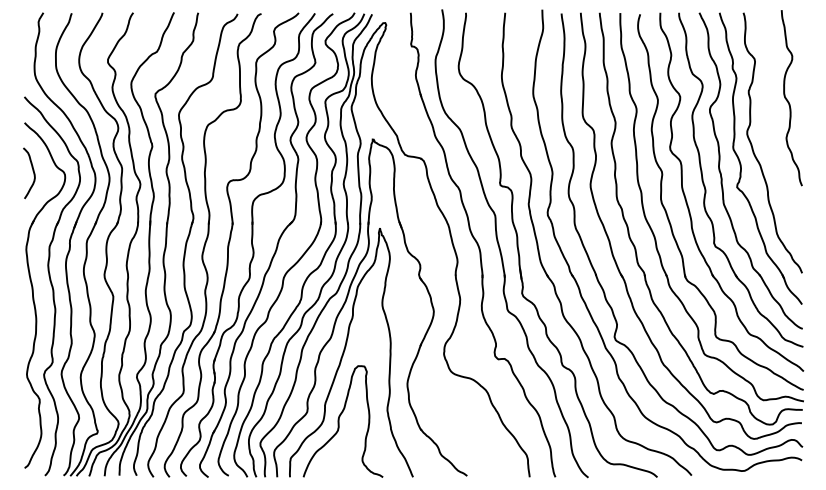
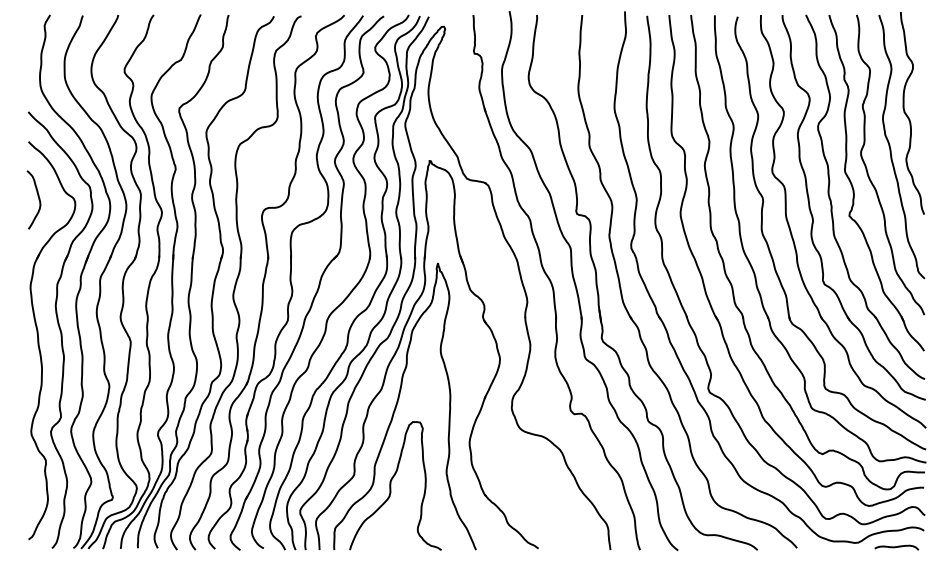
curve: (773, 129) -> (891, 149), added
curve: (777, 475) -> (896, 547), added

